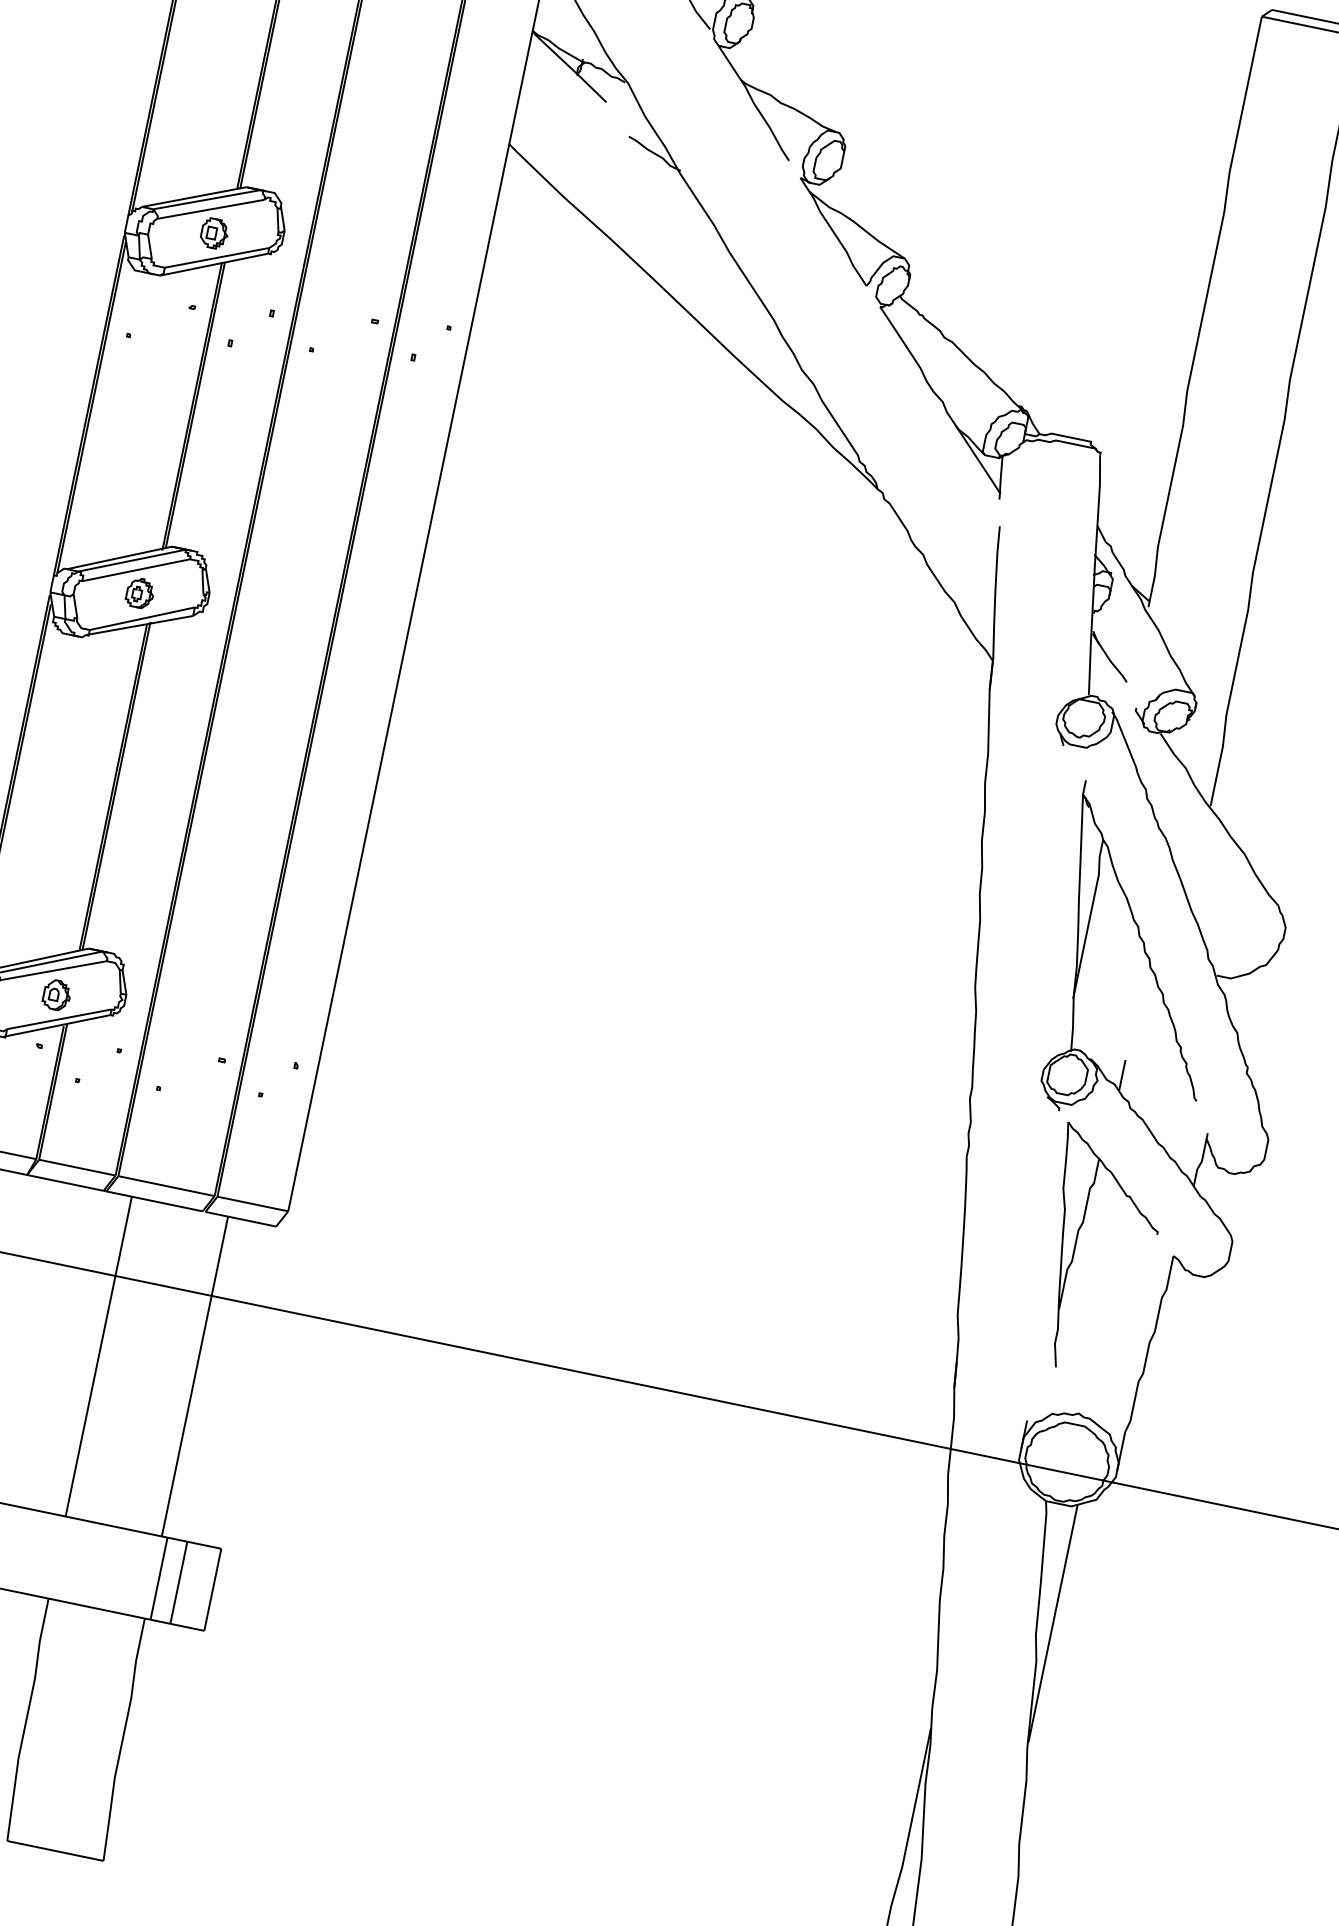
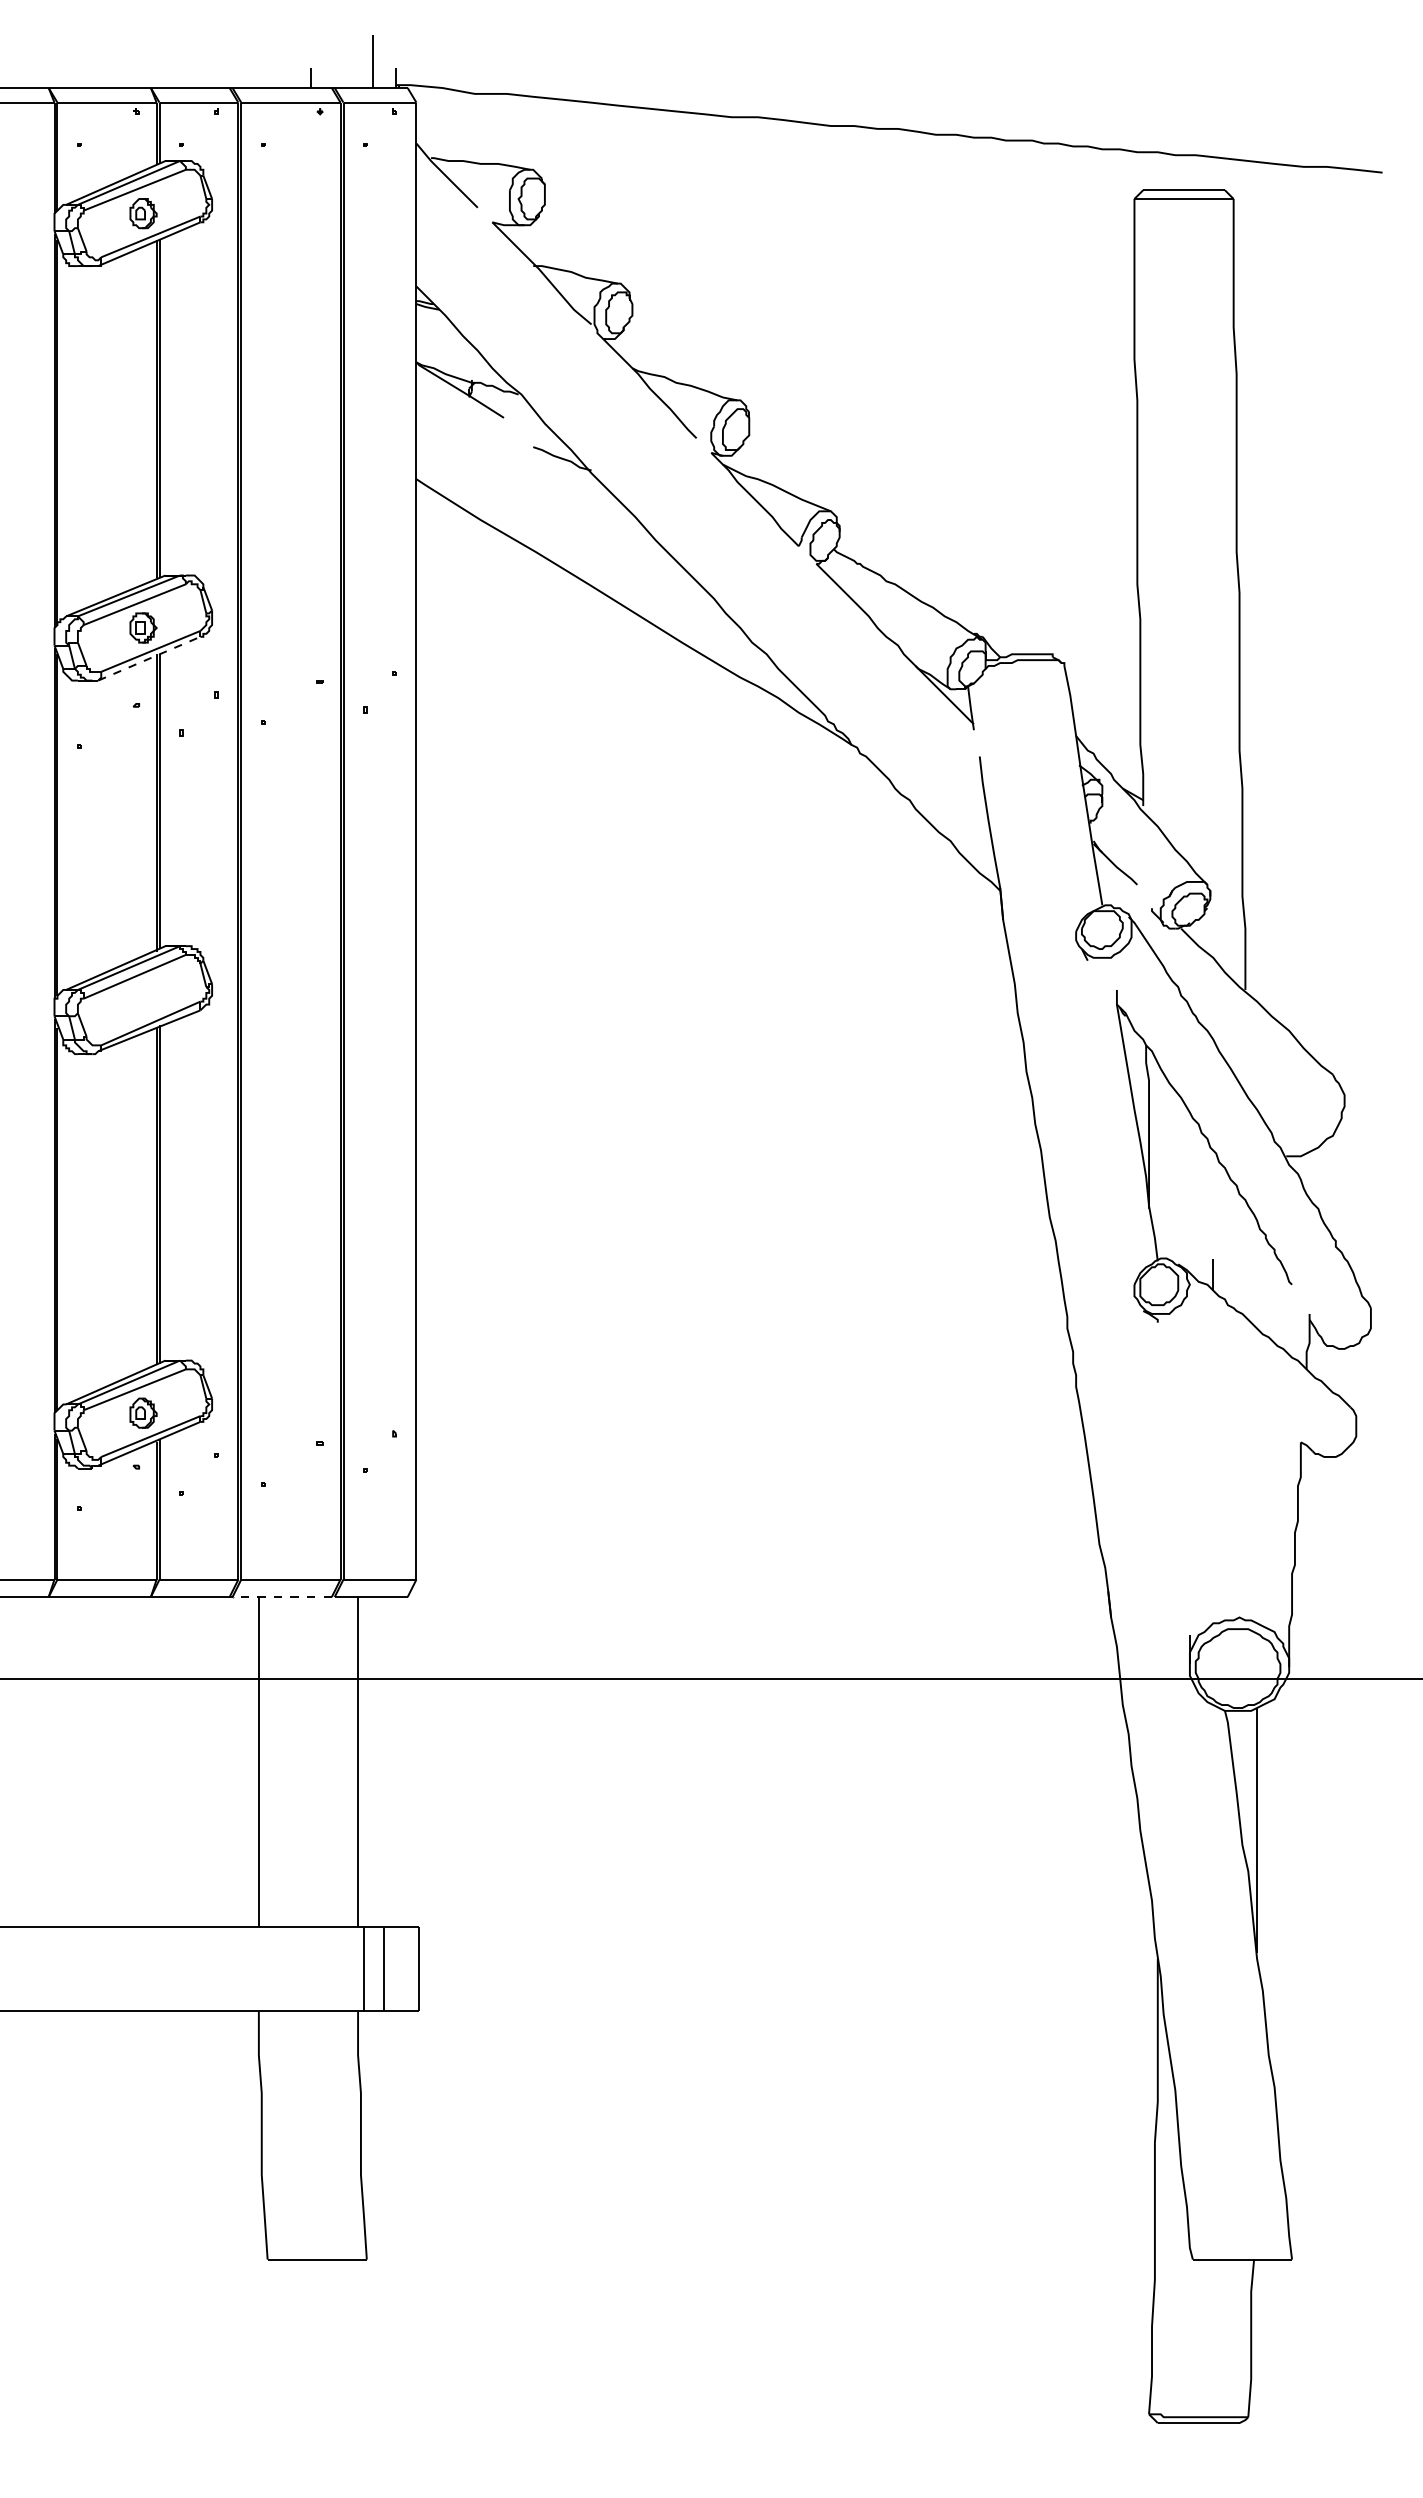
line: (214, 264) -> (149, 658), solid -> dashed
part: (140, 593) -> (143, 998), removed
line: (154, 1201) -> (282, 1597), solid -> dashed
part: (1075, 1246) -> (1202, 1453), removed

